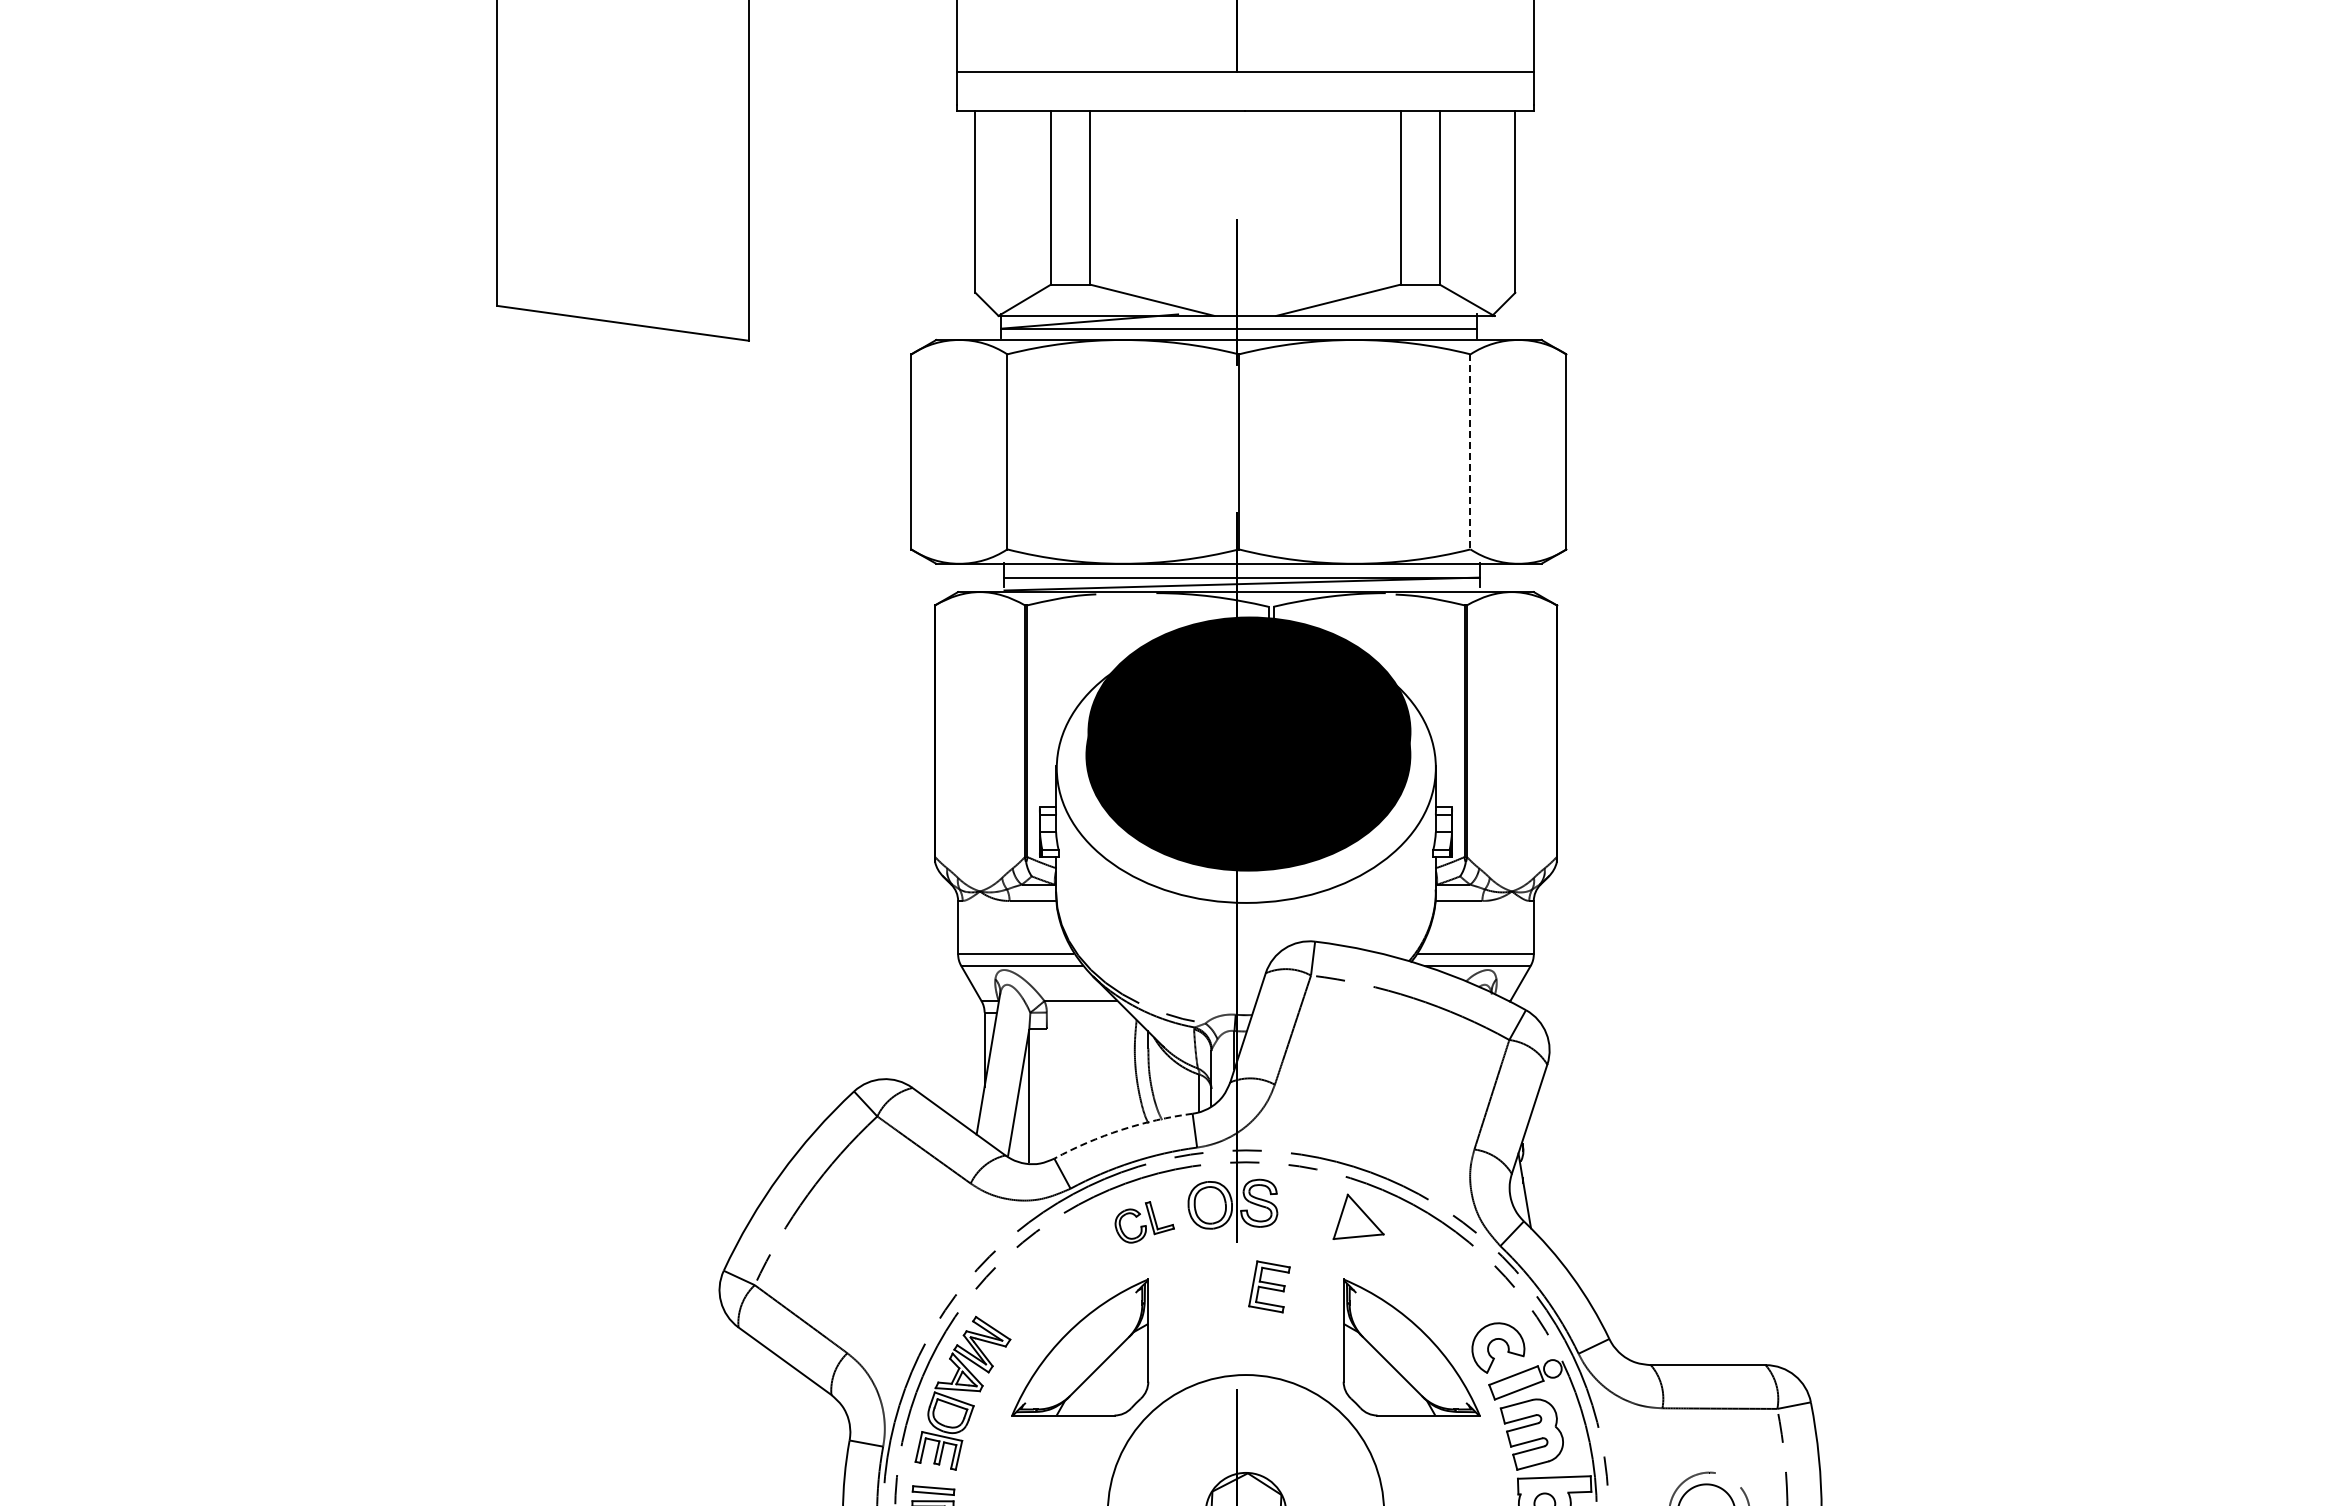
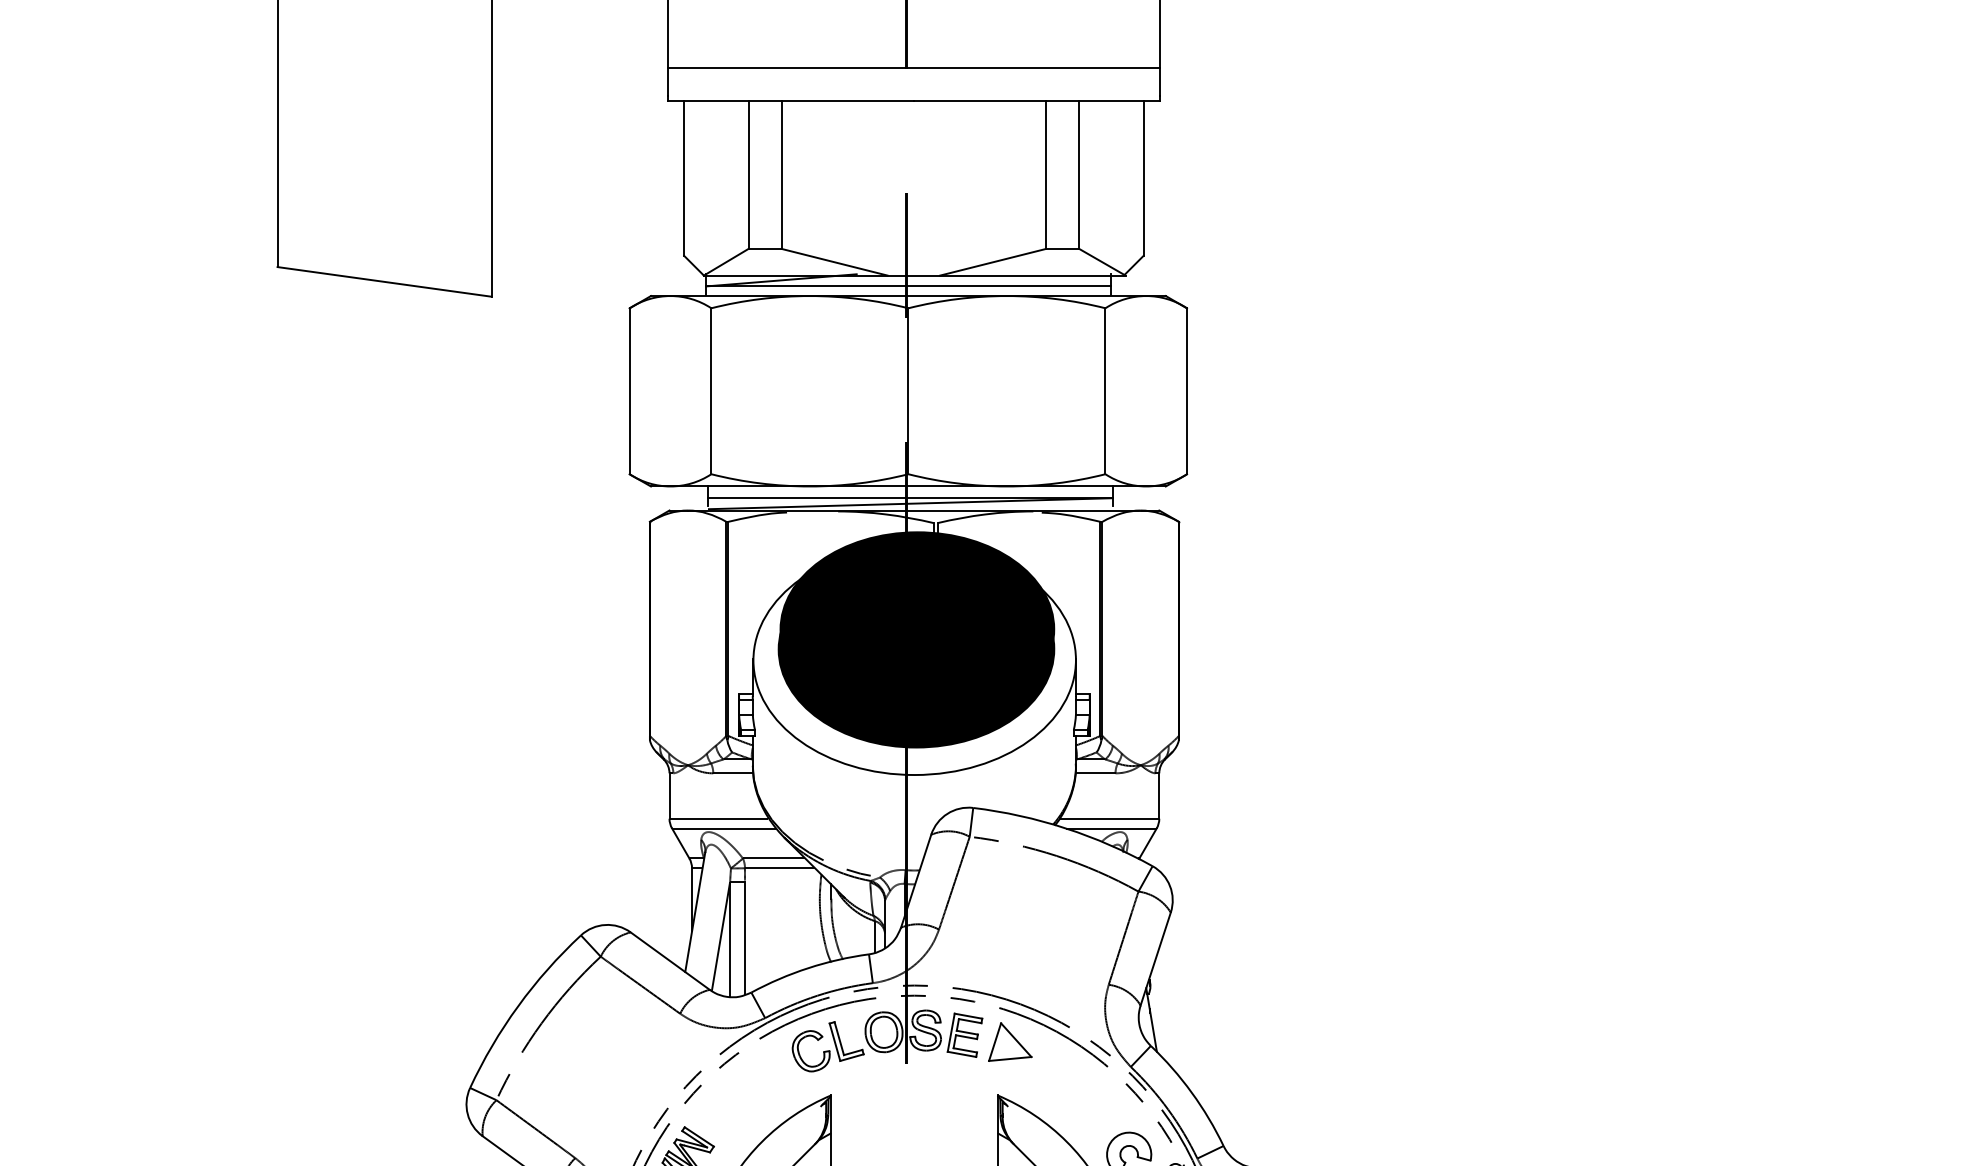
line: (1470, 452) -> (1105, 391), dashed -> solid
line: (1087, 1012) -> (779, 868), added
line: (1046, 1094) -> (744, 937), added
arc: (1121, 1129) -> (808, 967), dashed -> solid
part: (1144, 1222) -> (828, 1046), size x1.43
part: (1269, 1286) -> (965, 1034), moved

